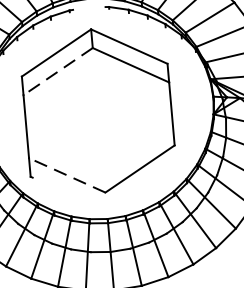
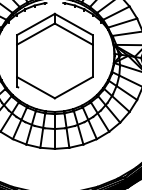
line: (59, 72) -> (36, 34), dashed -> solid
line: (68, 174) -> (36, 87), dashed -> solid

